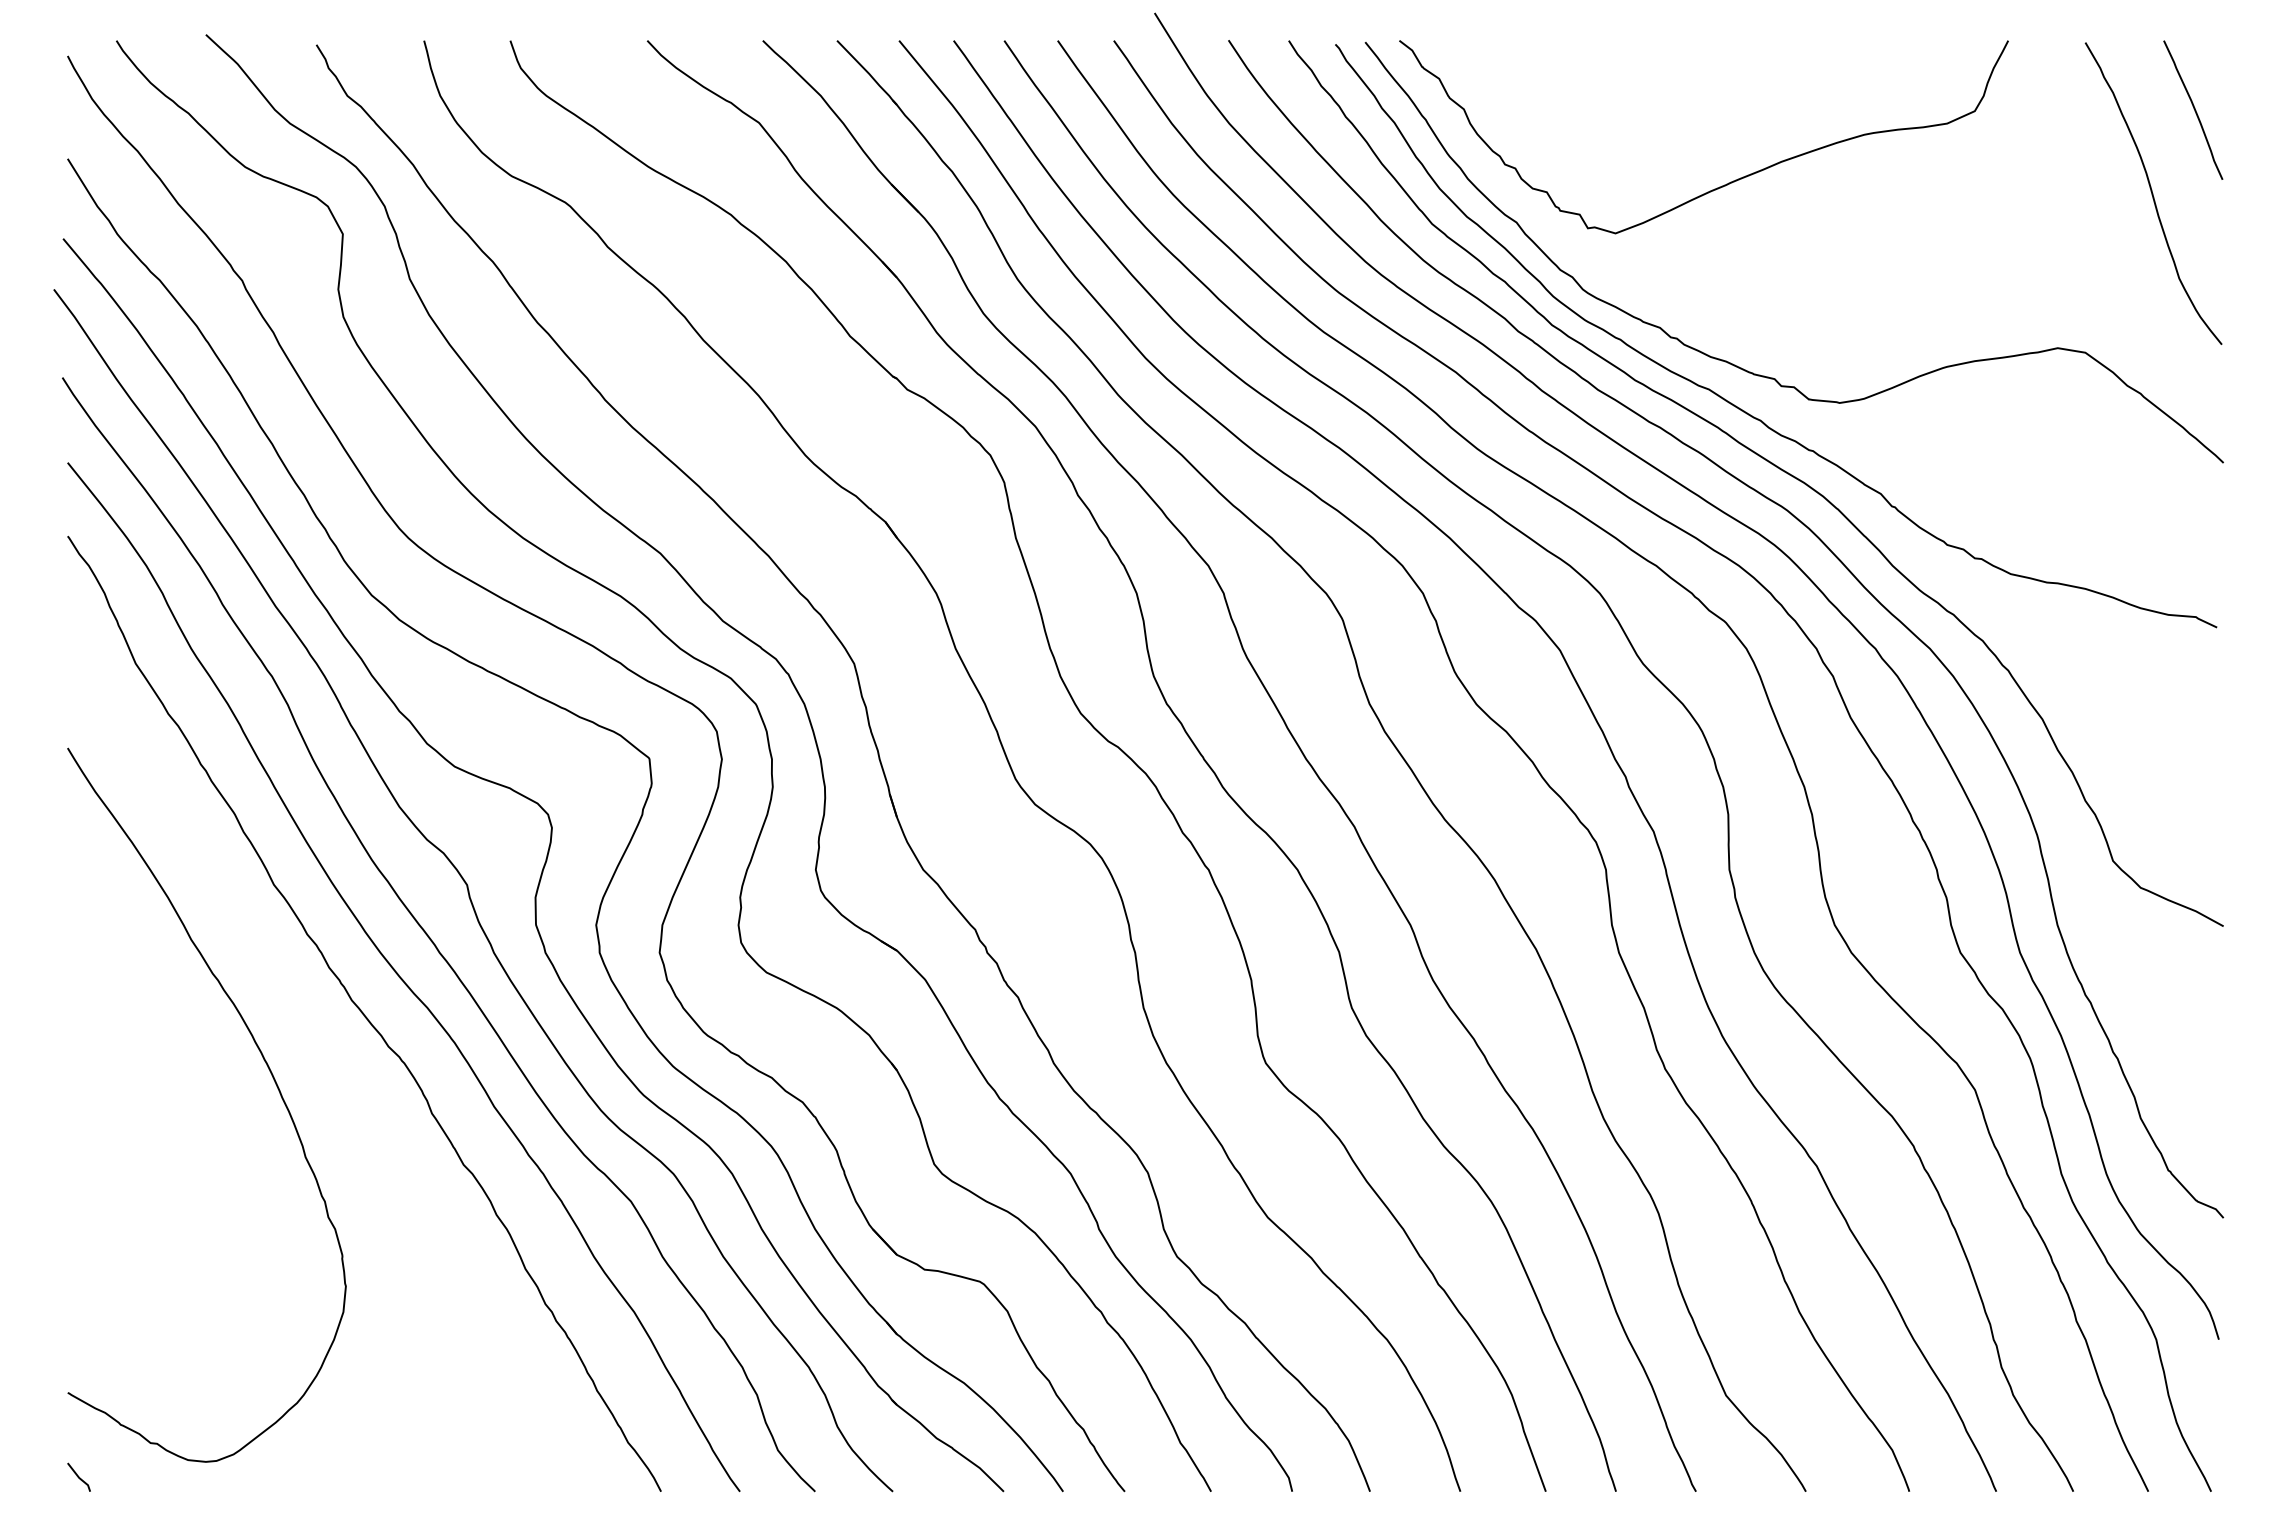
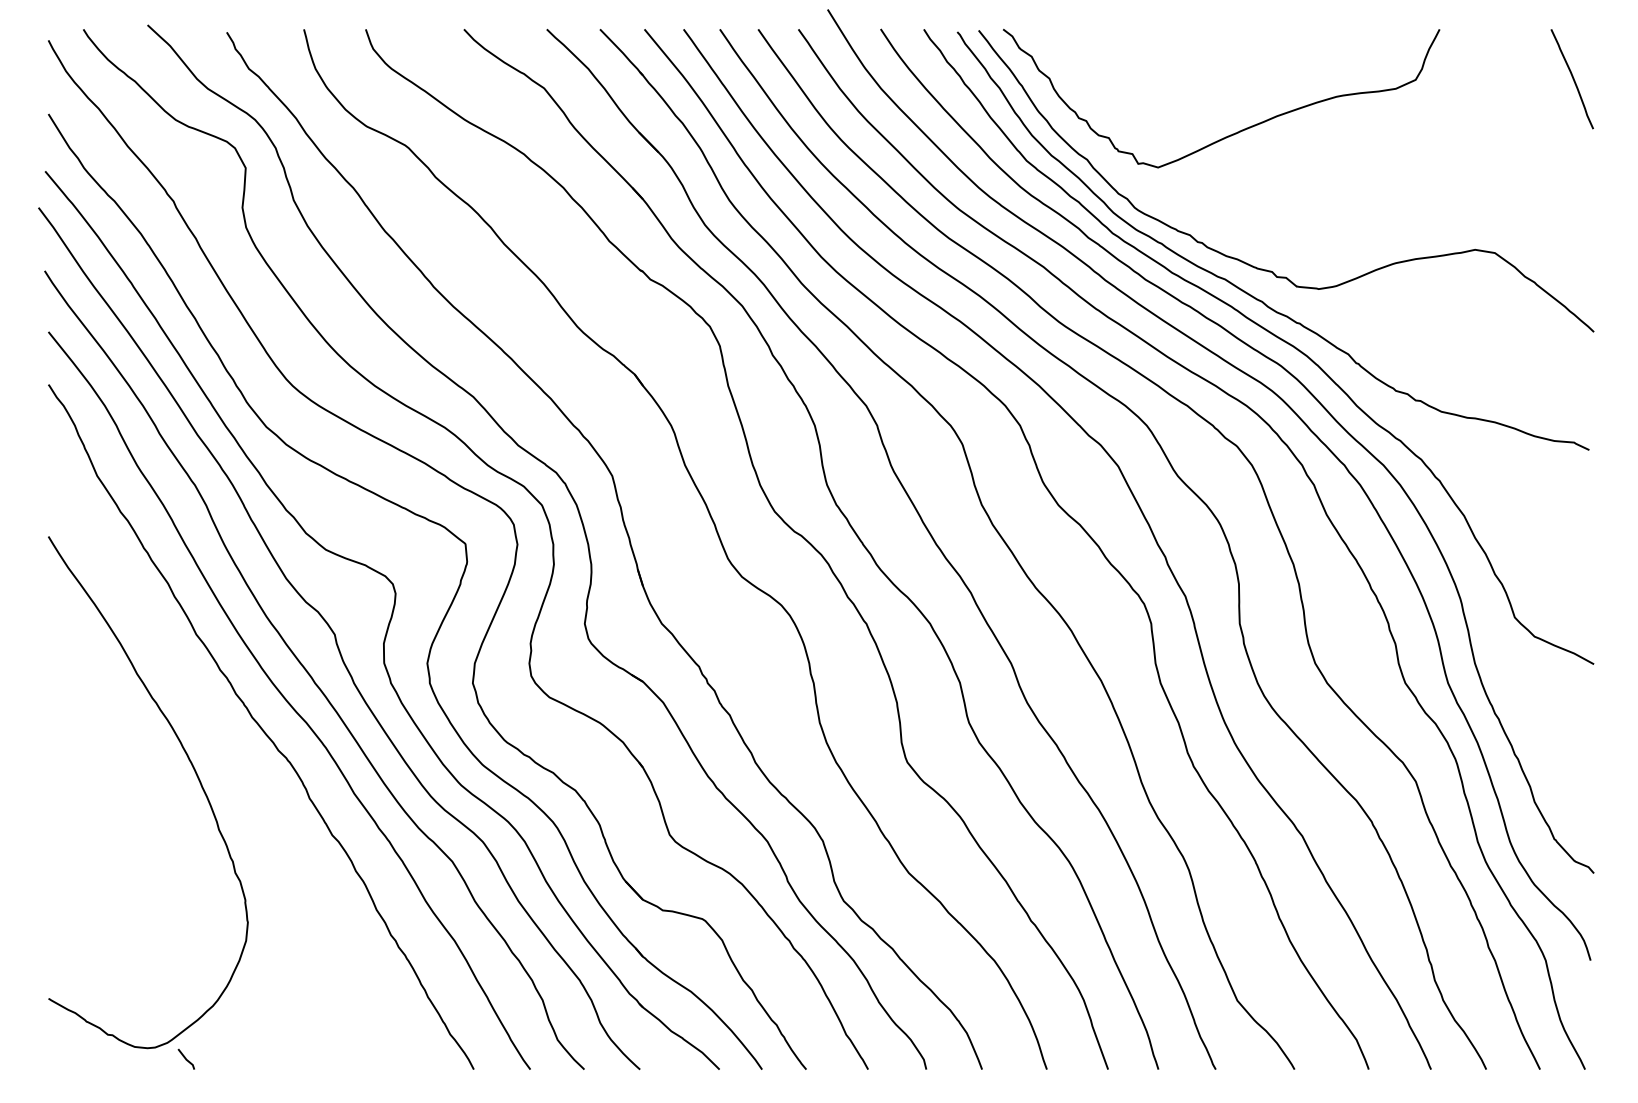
curve: (2153, 193) -> (1543, 138), removed
line: (78, 1476) -> (185, 1058), moved

